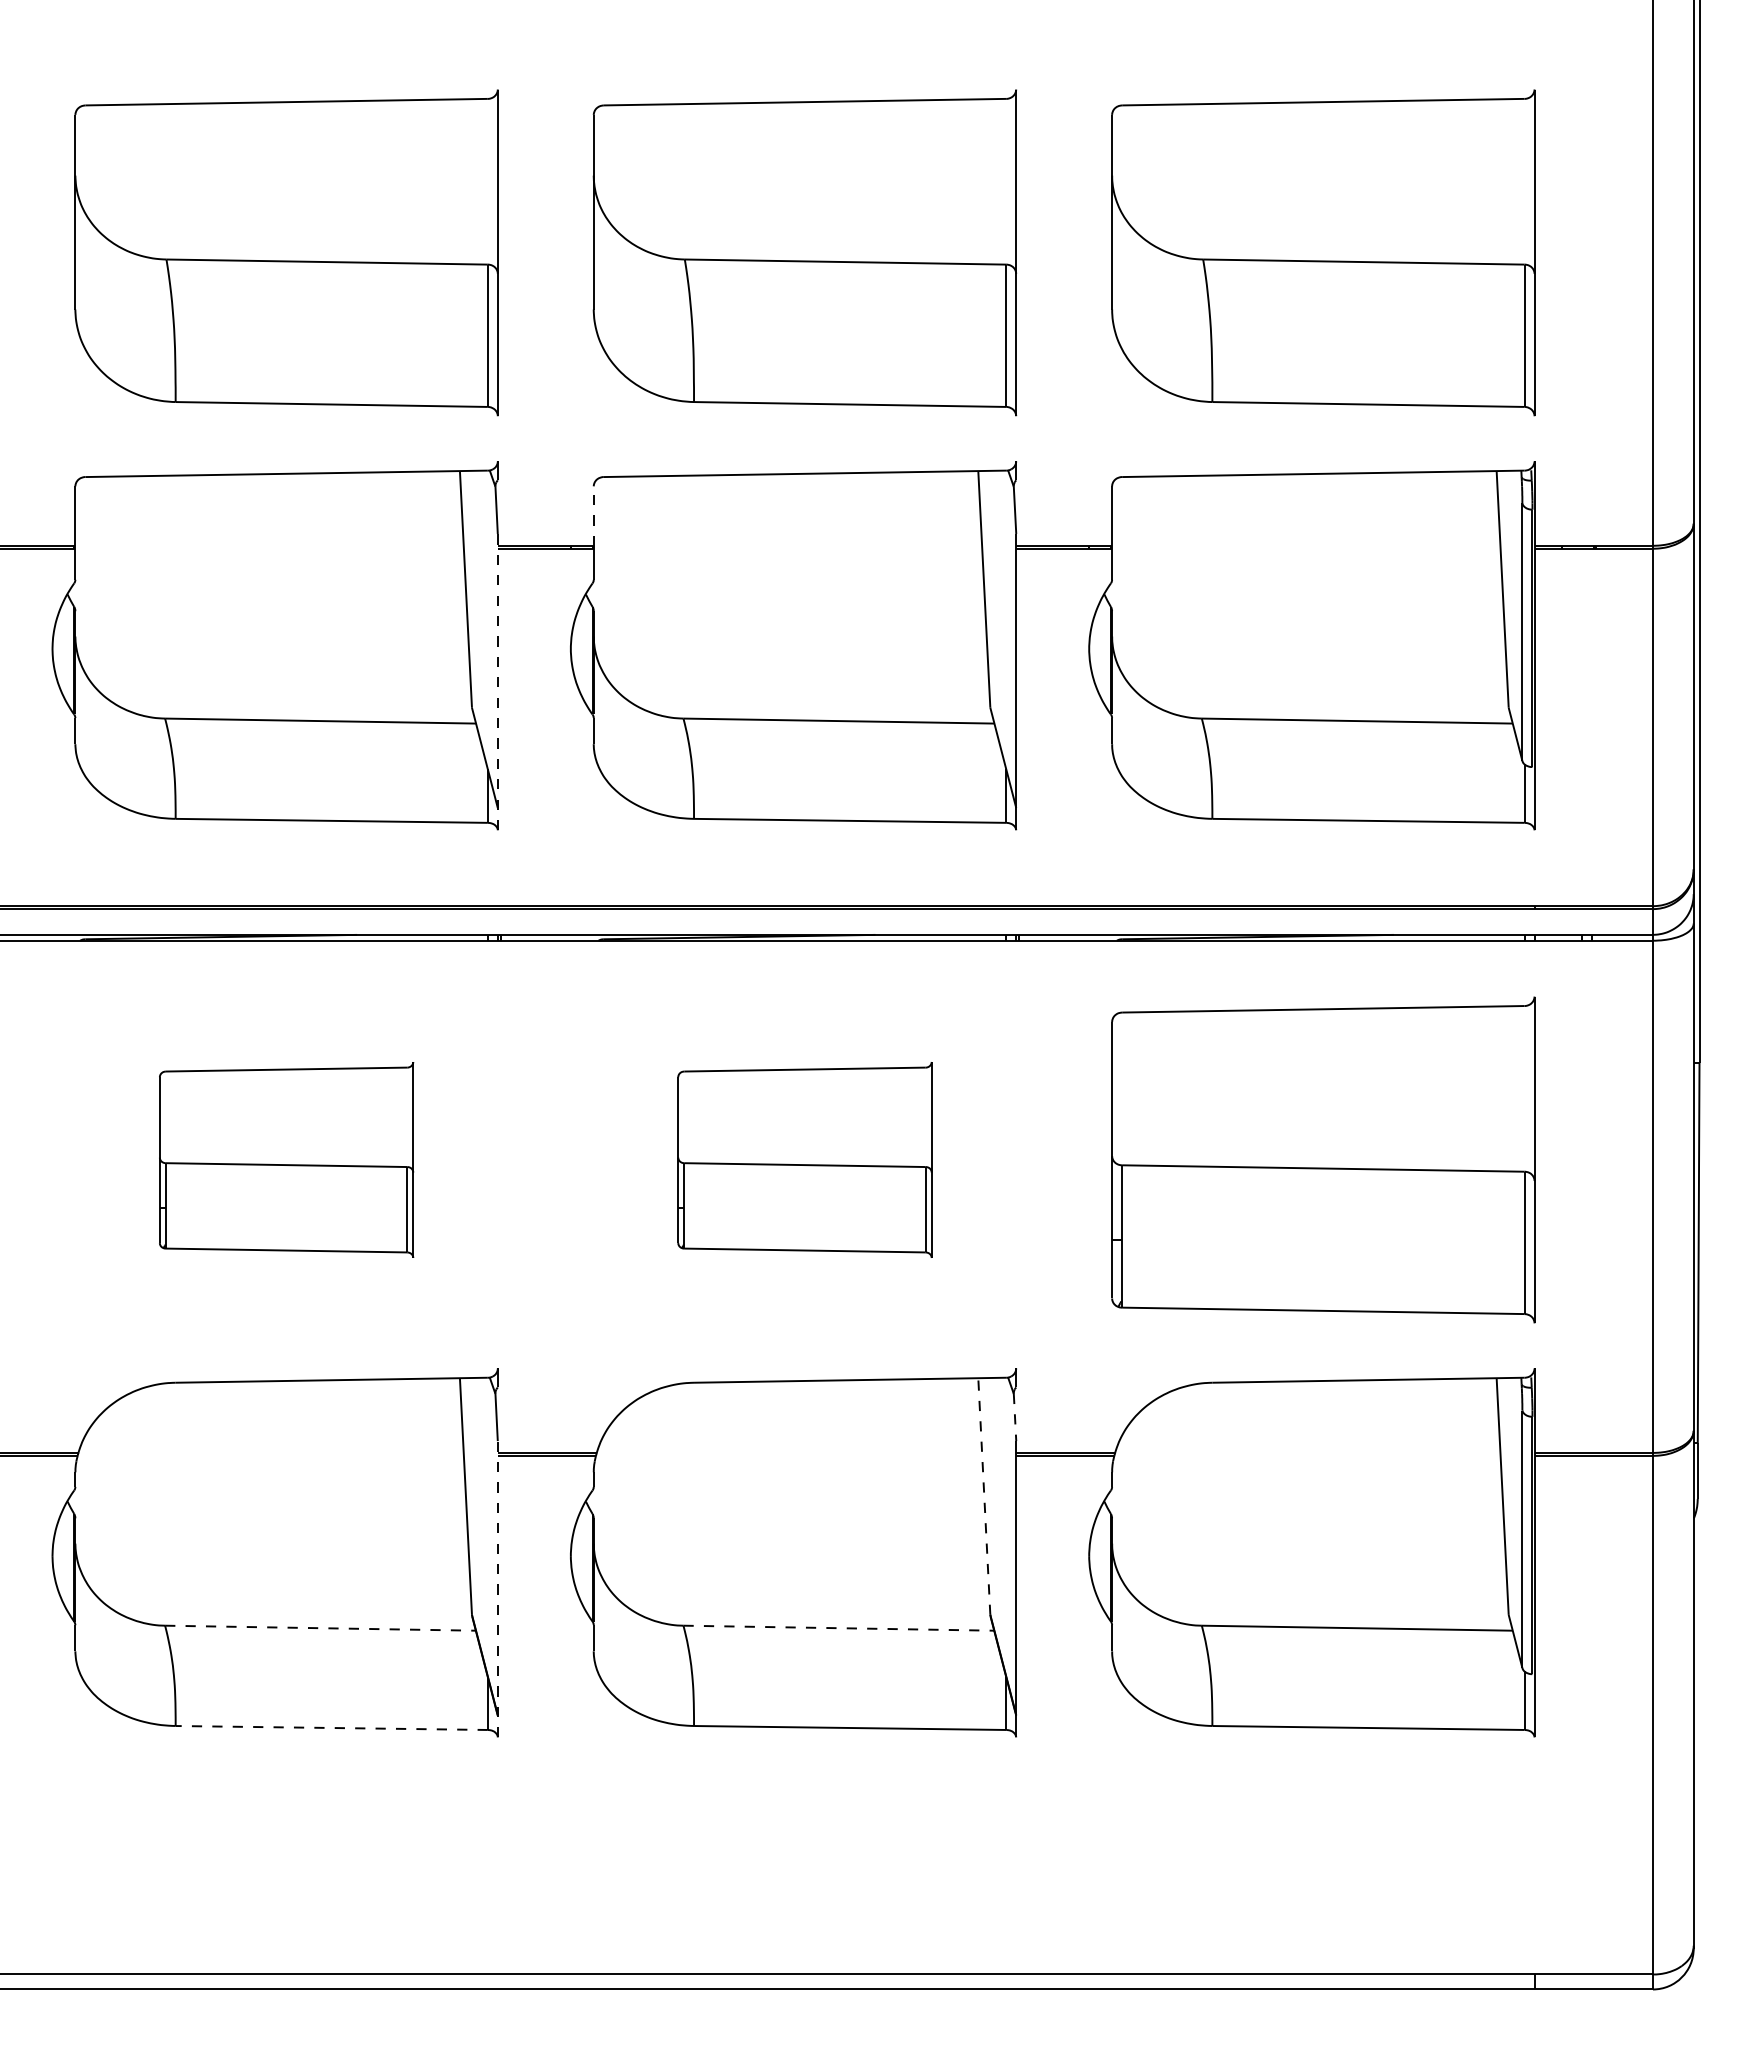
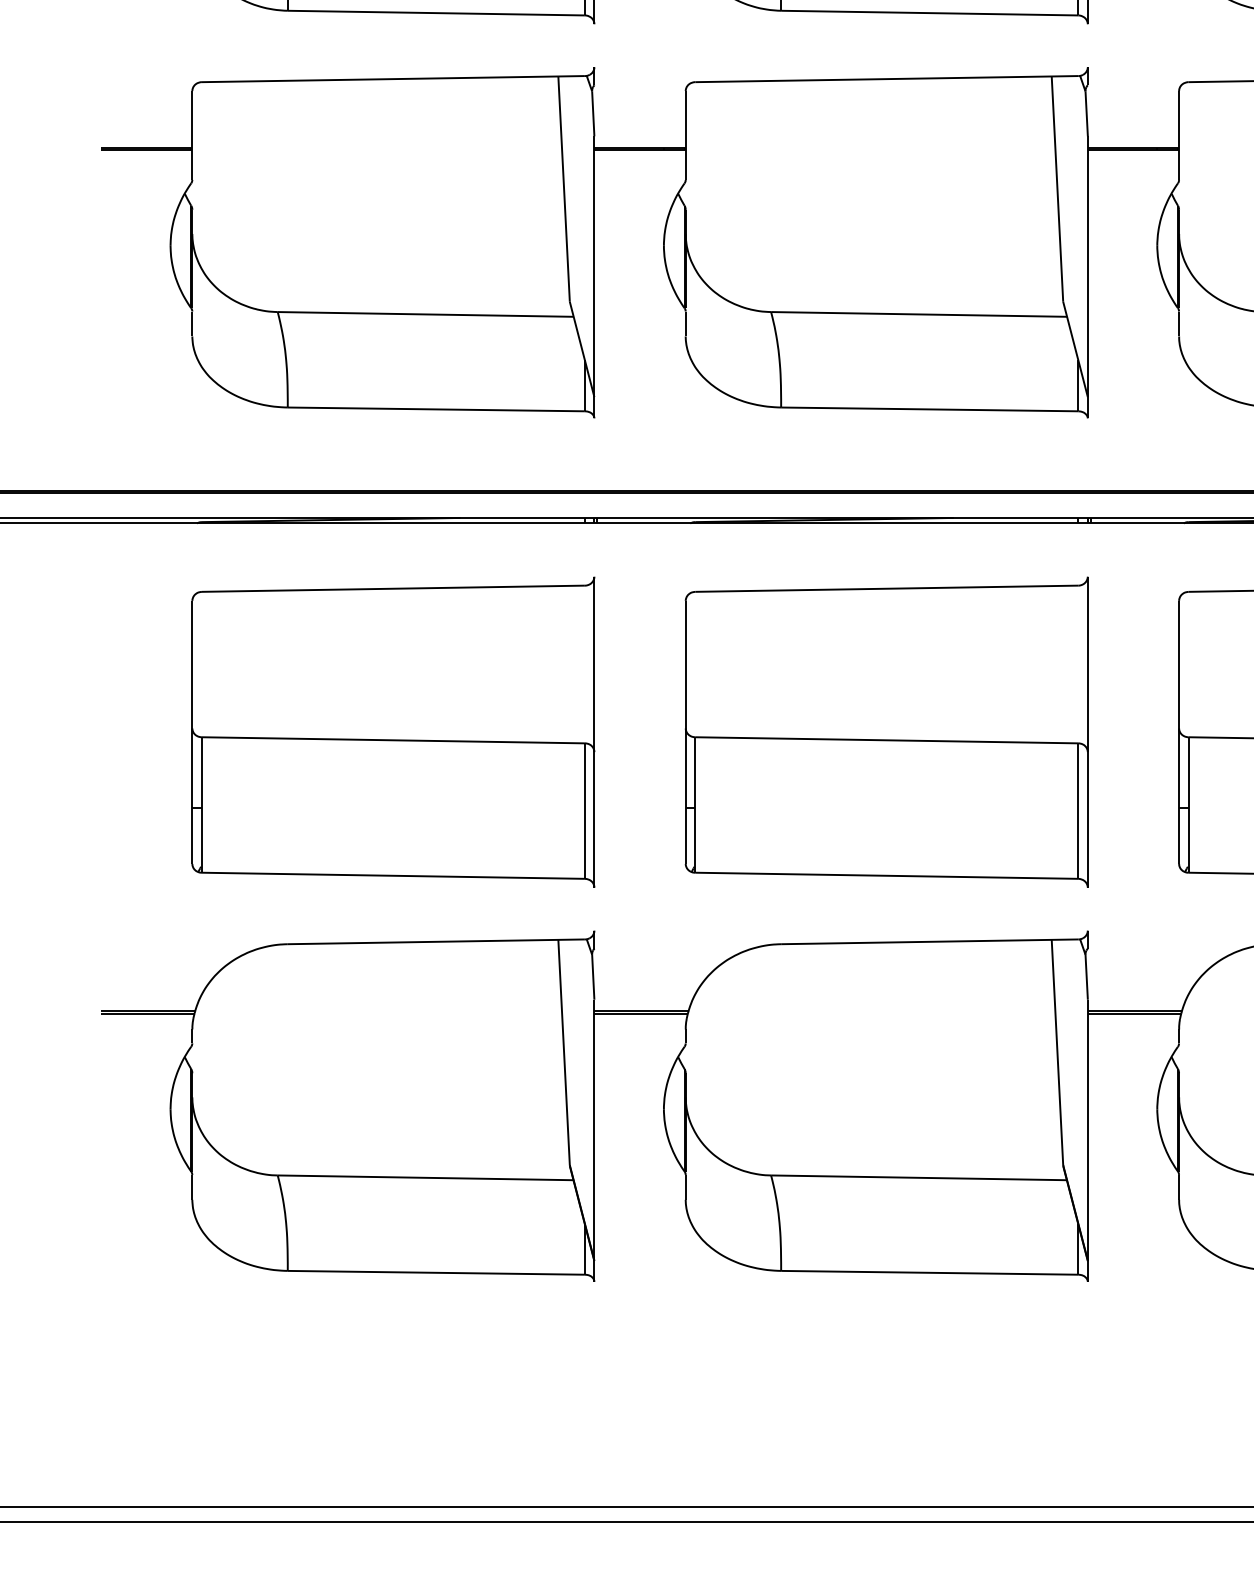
line: (593, 516) -> (685, 119), dashed -> solid
line: (497, 681) -> (594, 276), dashed -> solid
part: (286, 1159) -> (393, 731), size x1.67
part: (804, 1159) -> (886, 731), size x1.67
line: (1015, 1417) -> (1087, 977), dashed -> solid
line: (984, 1496) -> (1057, 1052), dashed -> solid
line: (497, 1588) -> (594, 1140), dashed -> solid
line: (321, 1628) -> (426, 1178), dashed -> solid
line: (839, 1628) -> (919, 1178), dashed -> solid
line: (331, 1727) -> (436, 1272), dashed -> solid

